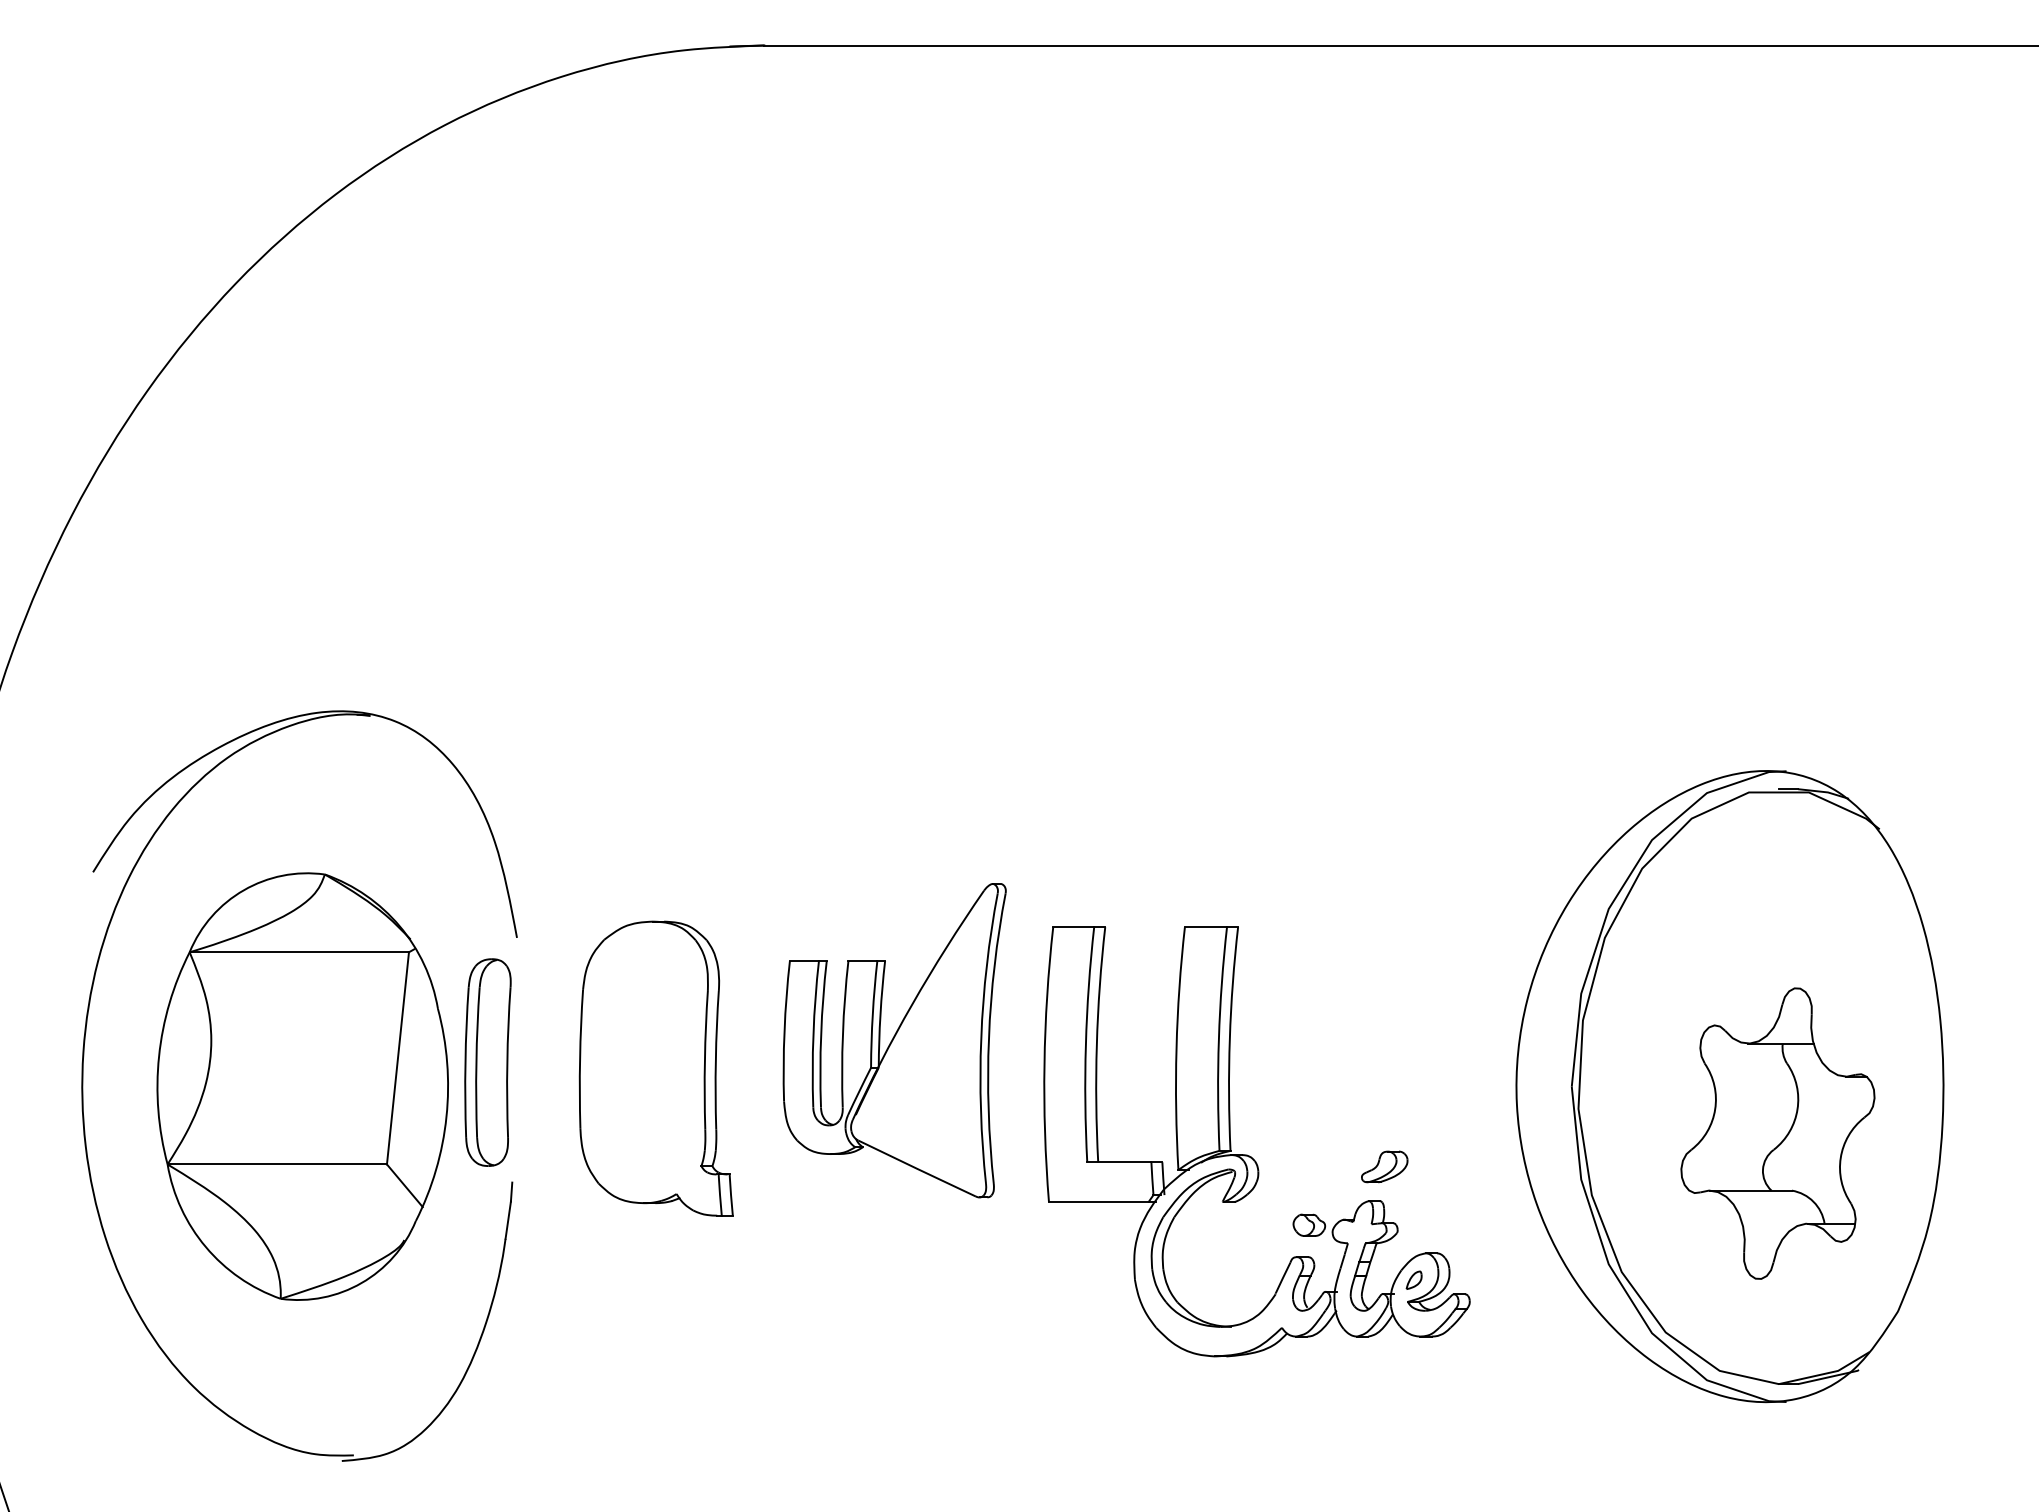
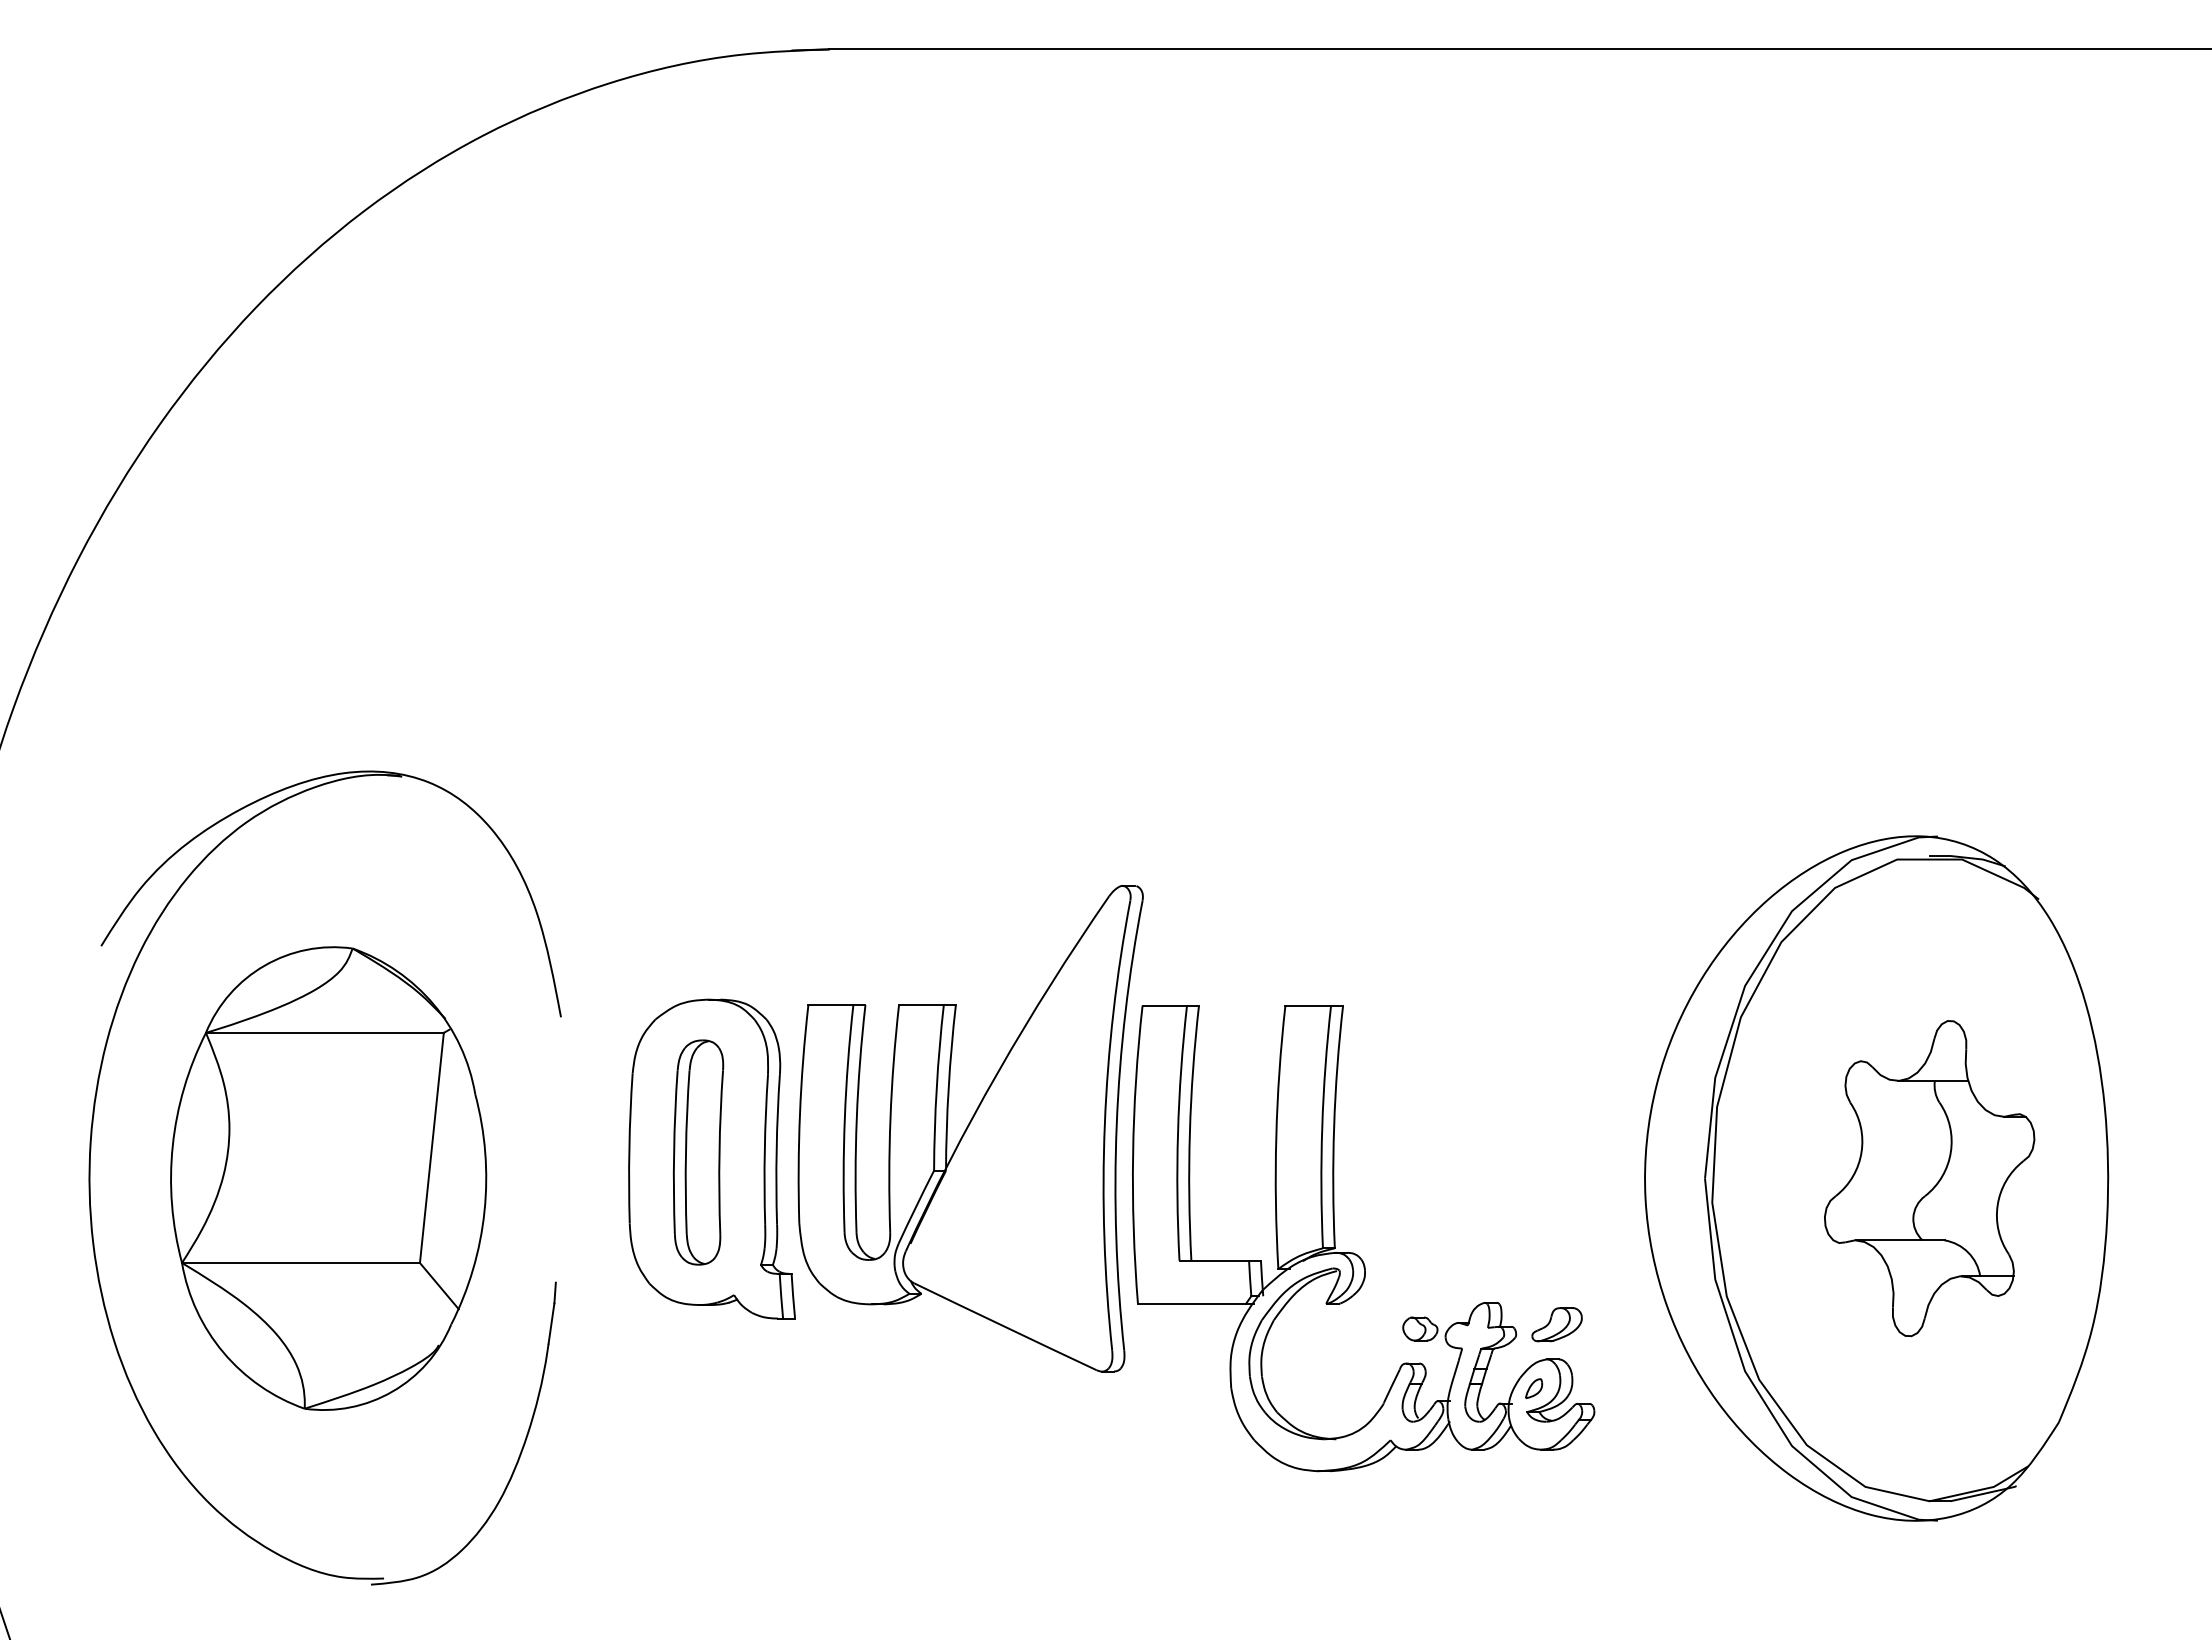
part: (894, 1040) -> (970, 1128), size x1.43
part: (487, 1062) -> (698, 1152), moved
part: (1777, 1133) -> (1929, 1178), moved
part: (1384, 1166) -> (1556, 1324), moved

